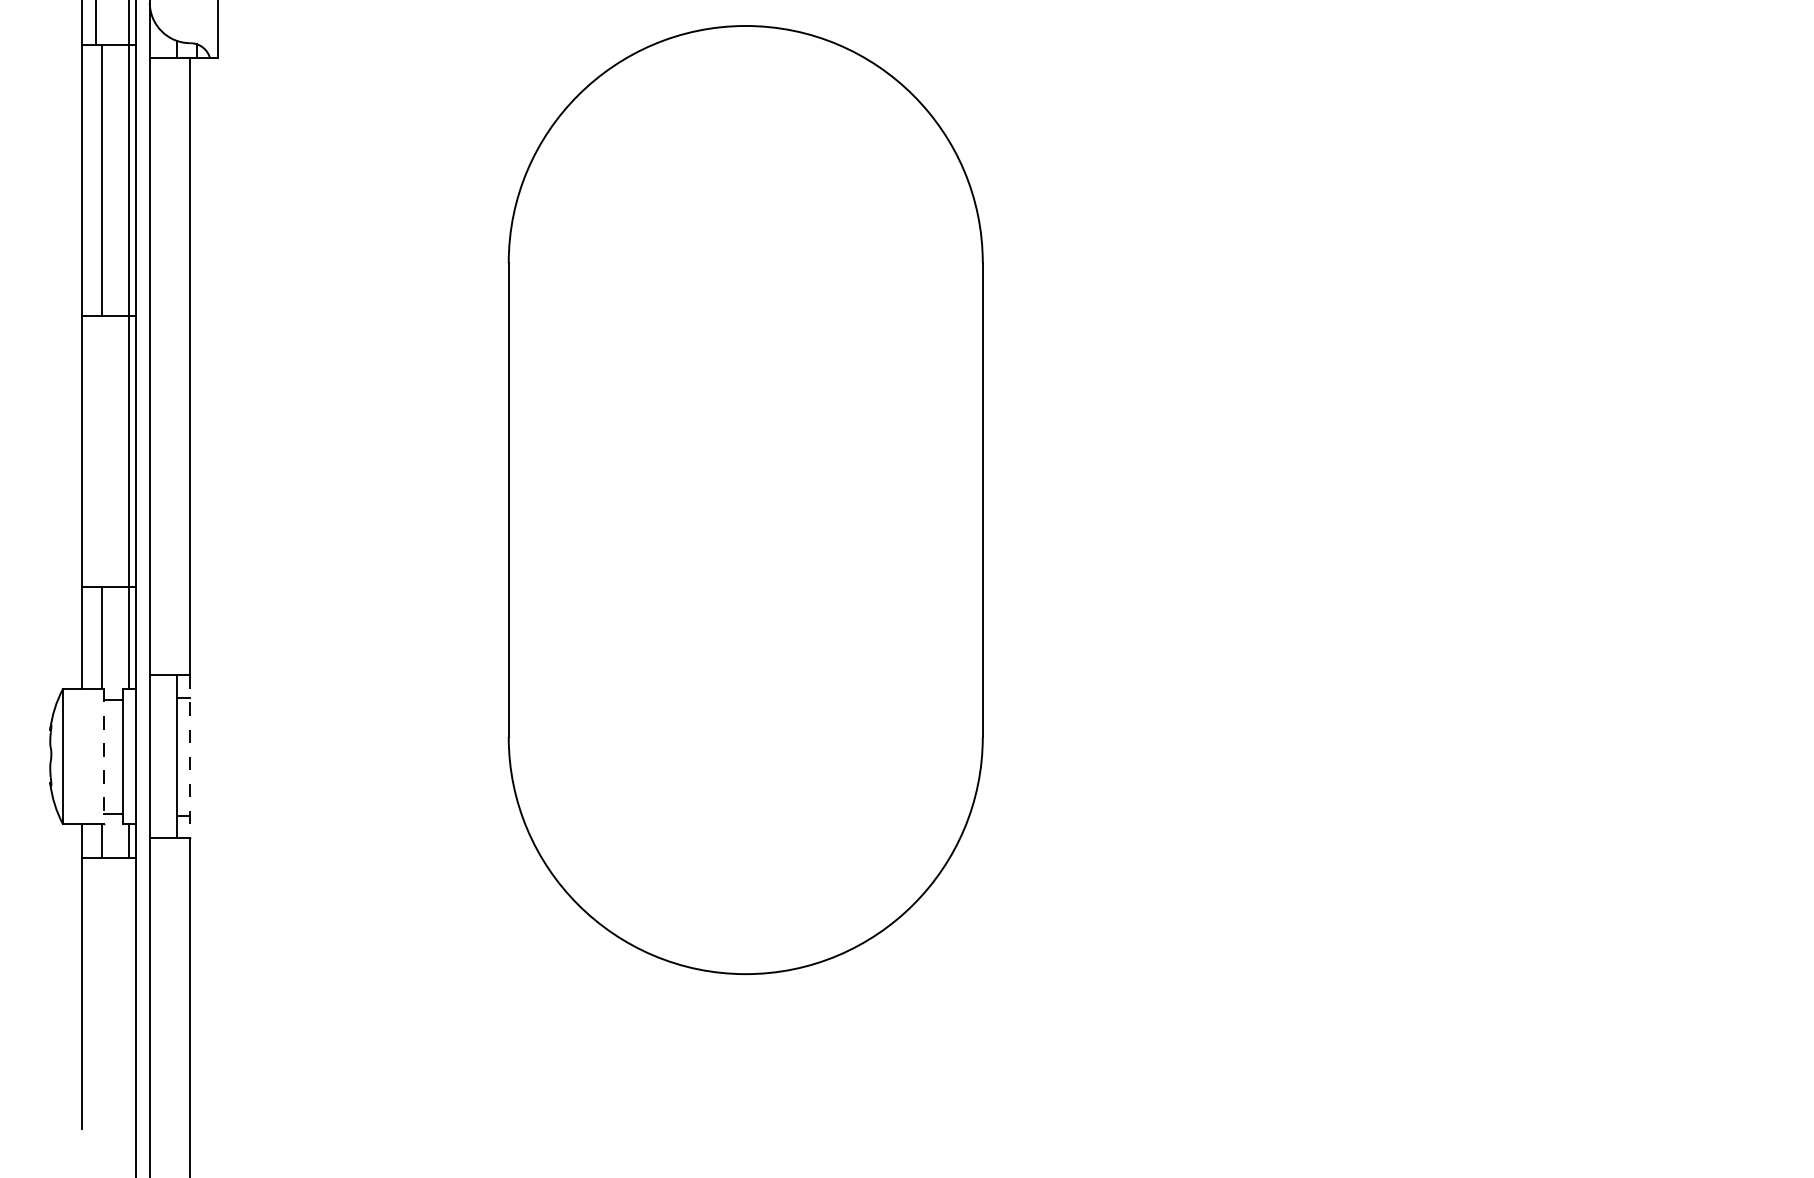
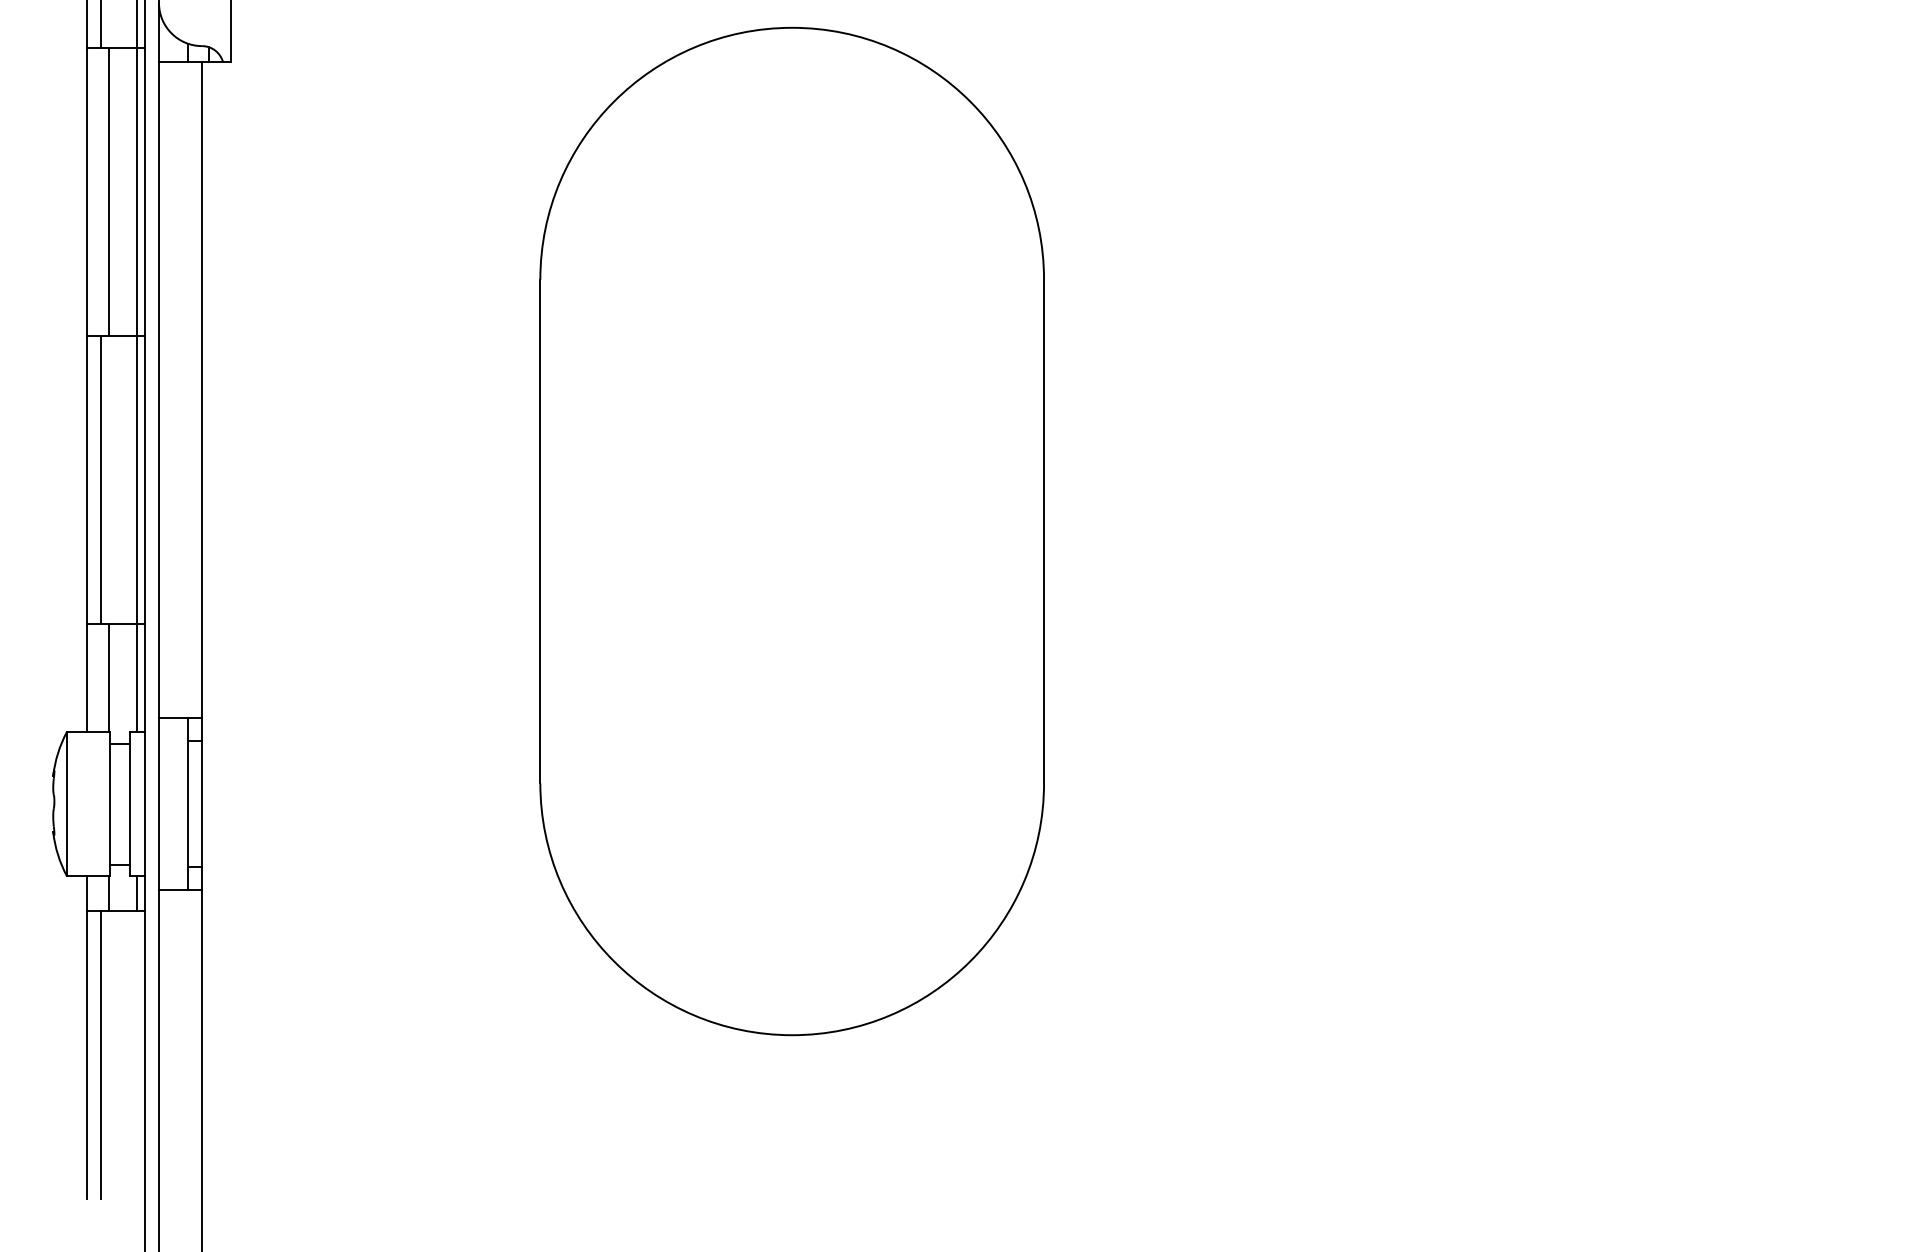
line: (95, 451) -> (101, 479), added
line: (104, 757) -> (110, 804), dashed -> solid
line: (190, 757) -> (202, 804), dashed -> solid
line: (95, 993) -> (101, 1055), added

